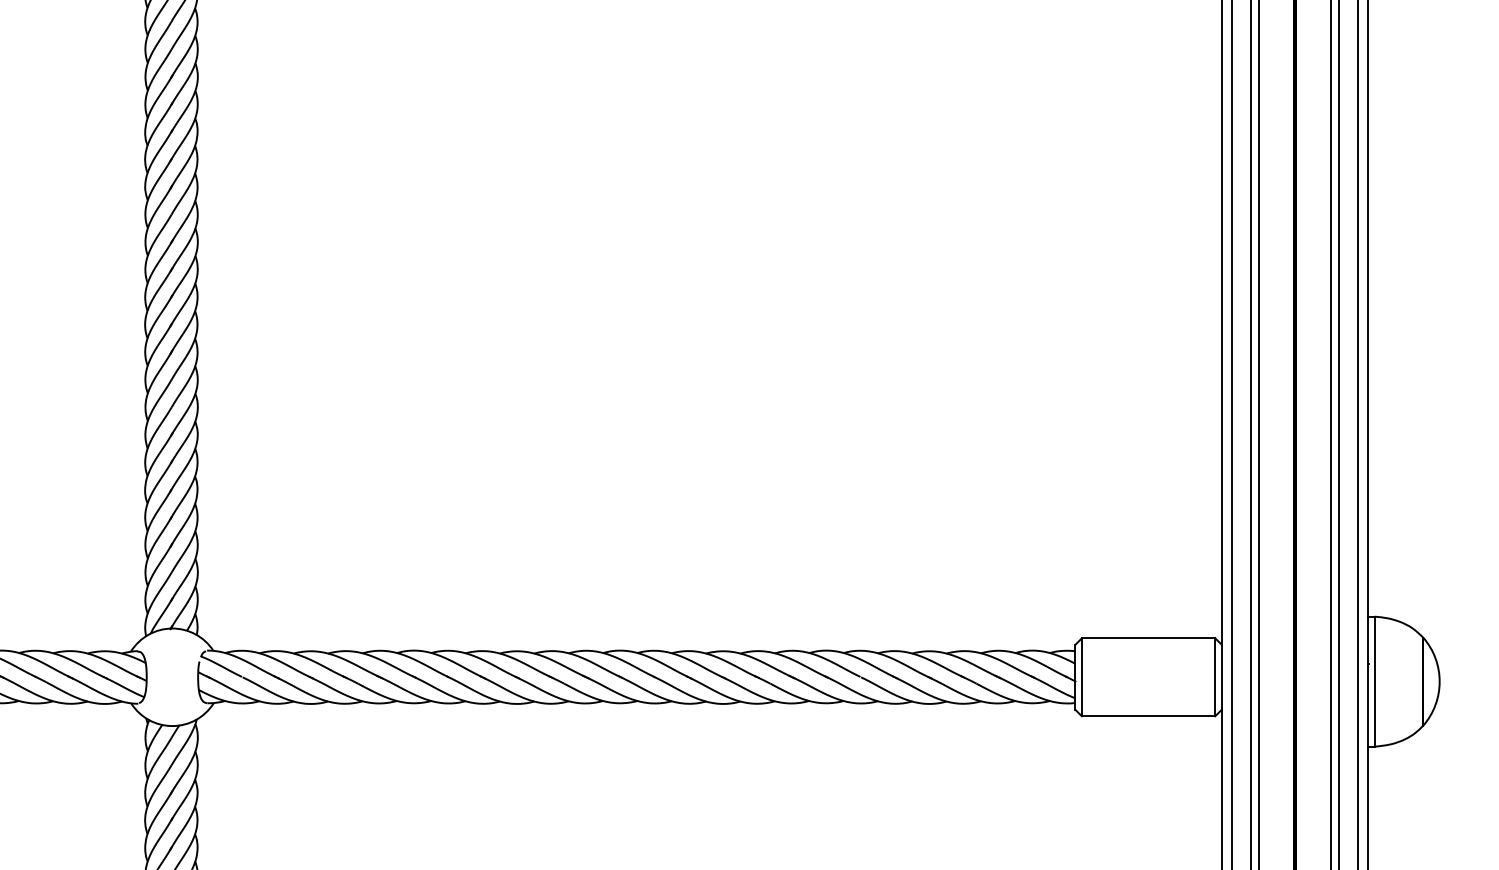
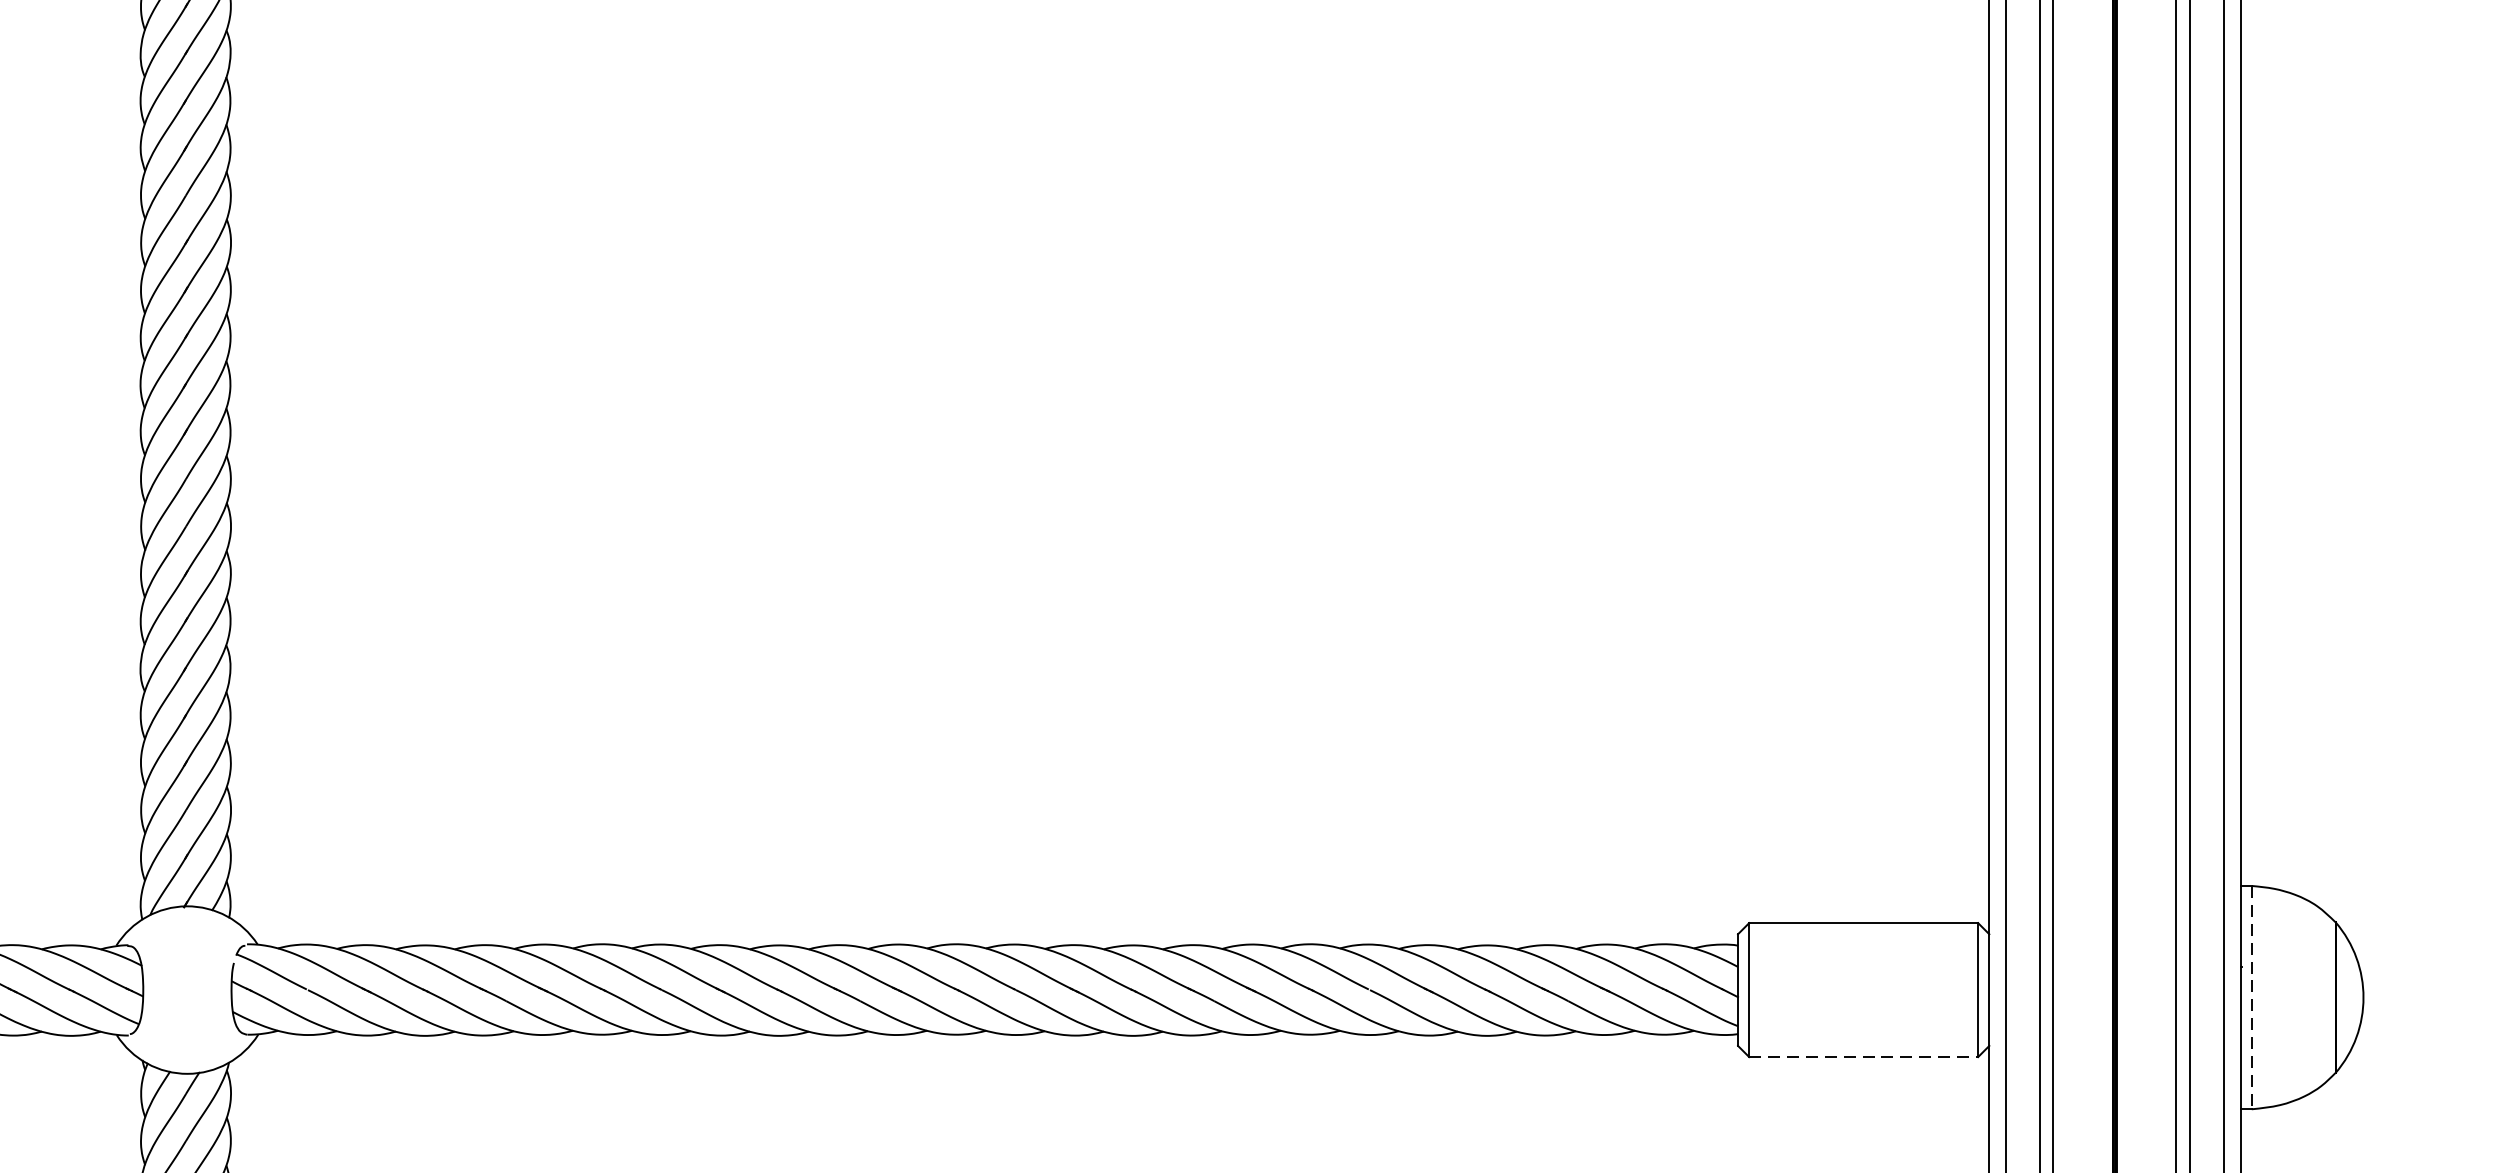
line: (1374, 682) -> (2251, 999), solid -> dashed
line: (1148, 716) -> (1863, 1057), solid -> dashed

